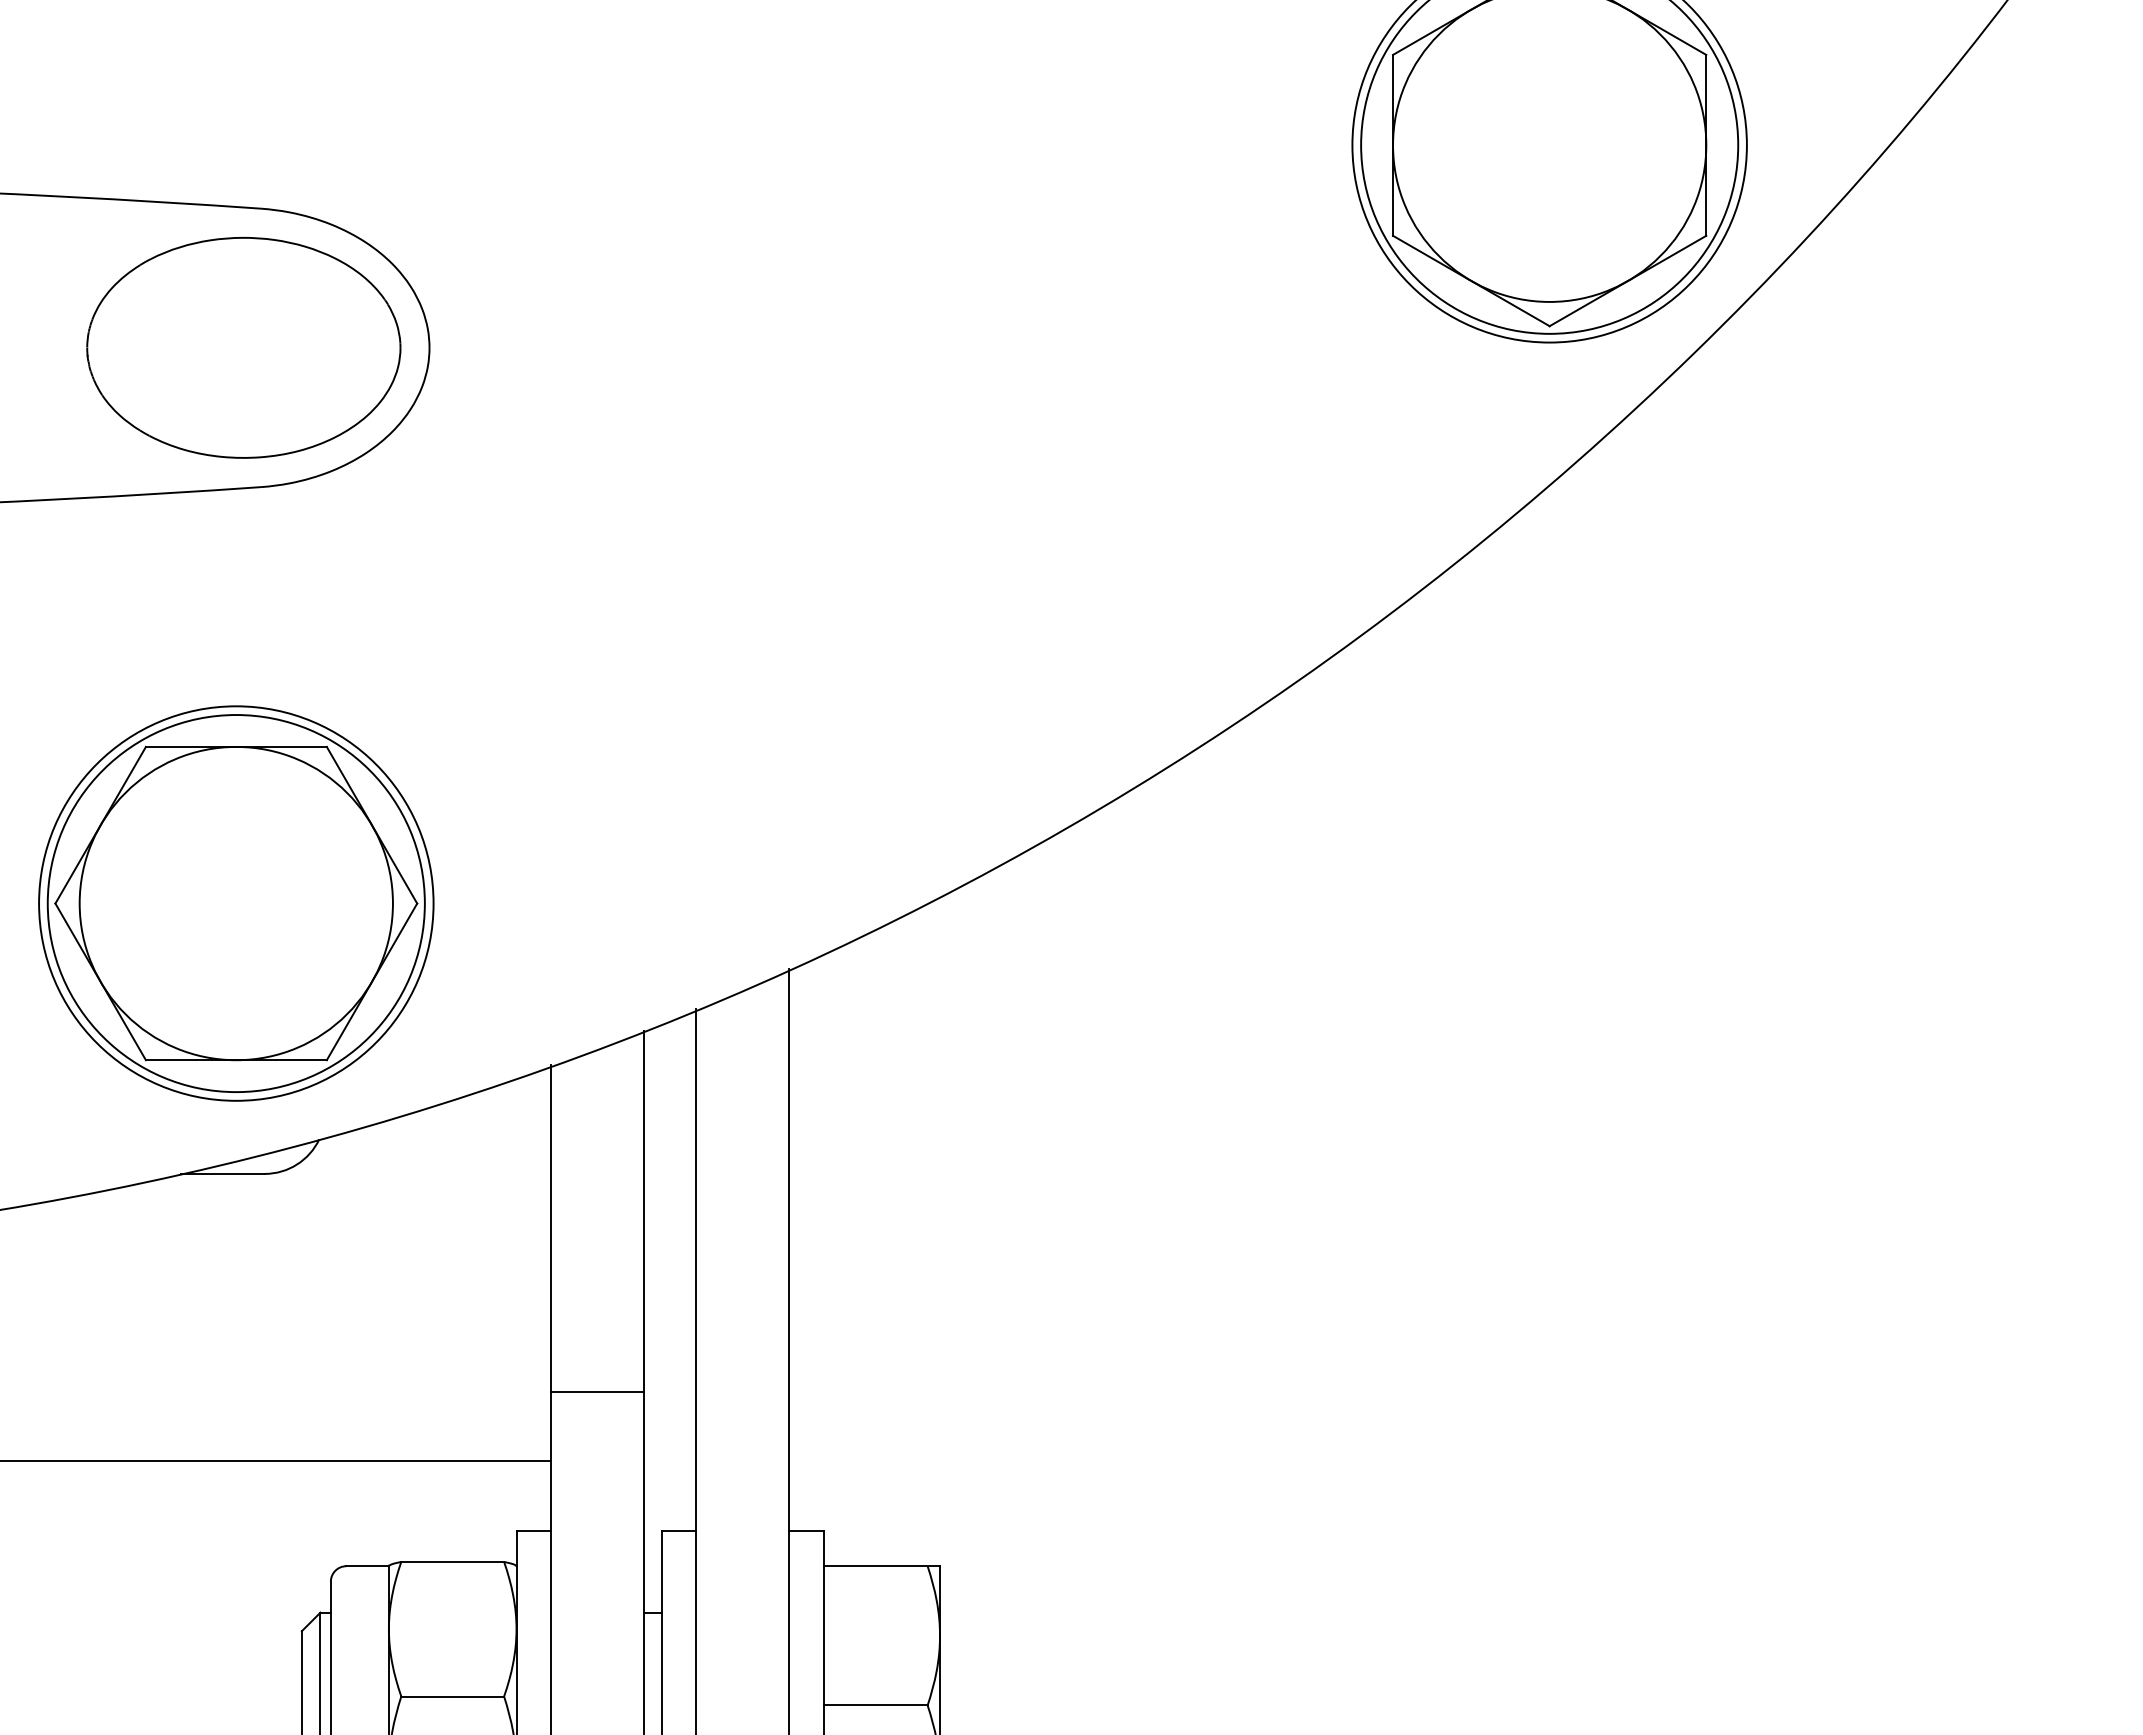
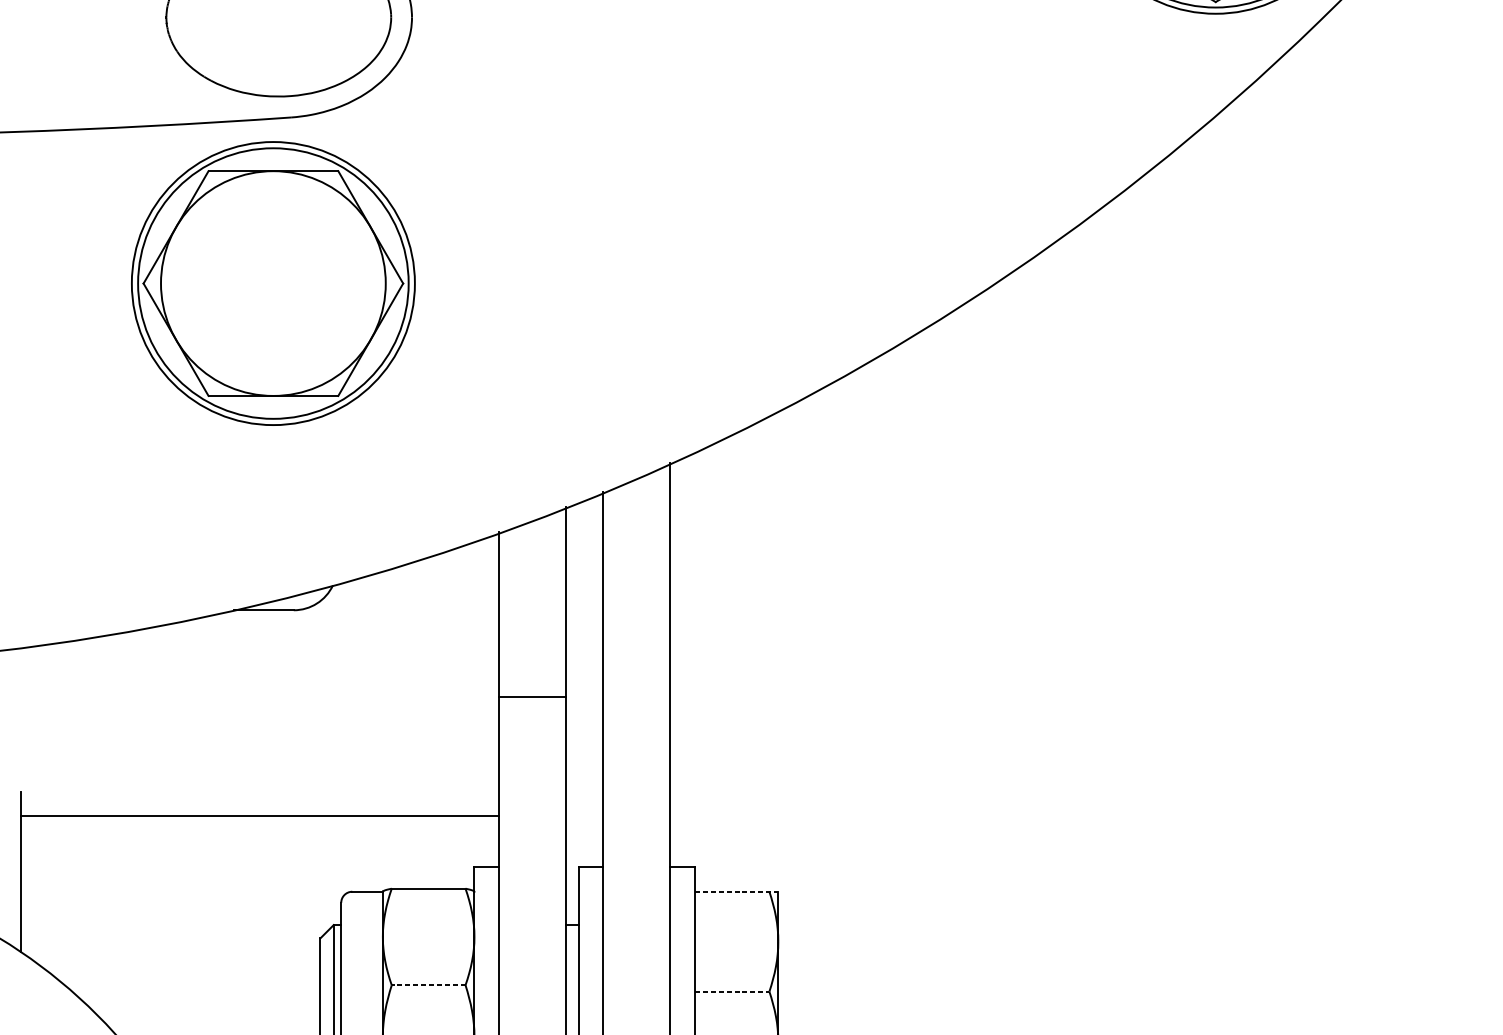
part: (236, 903) -> (273, 283), moved
line: (597, 1392) -> (532, 696), moved
line: (882, 1566) -> (737, 891), solid -> dashed
line: (452, 1696) -> (428, 985), solid -> dashed
line: (875, 1705) -> (732, 991), solid -> dashed

